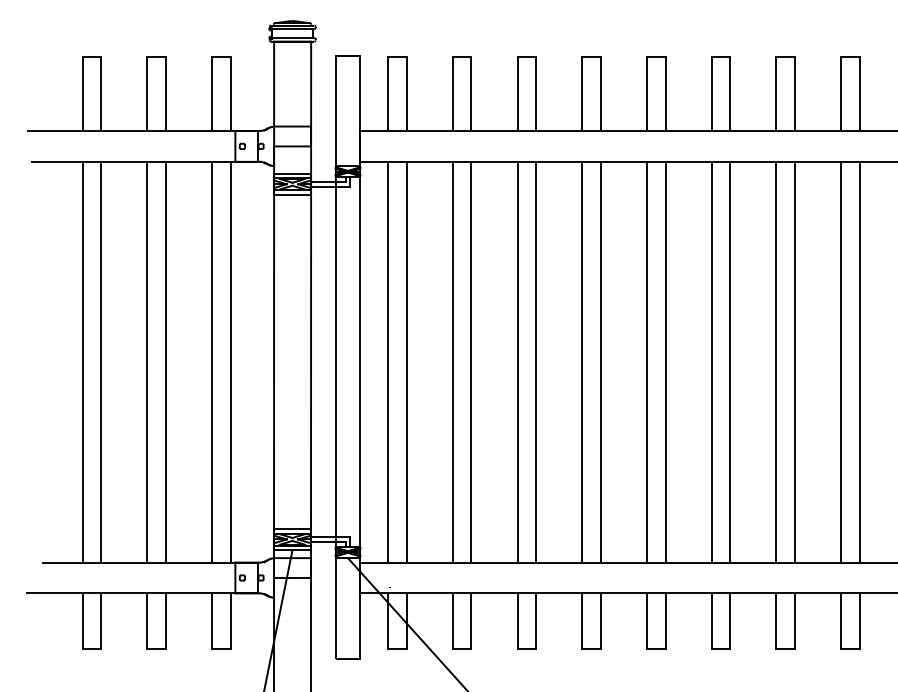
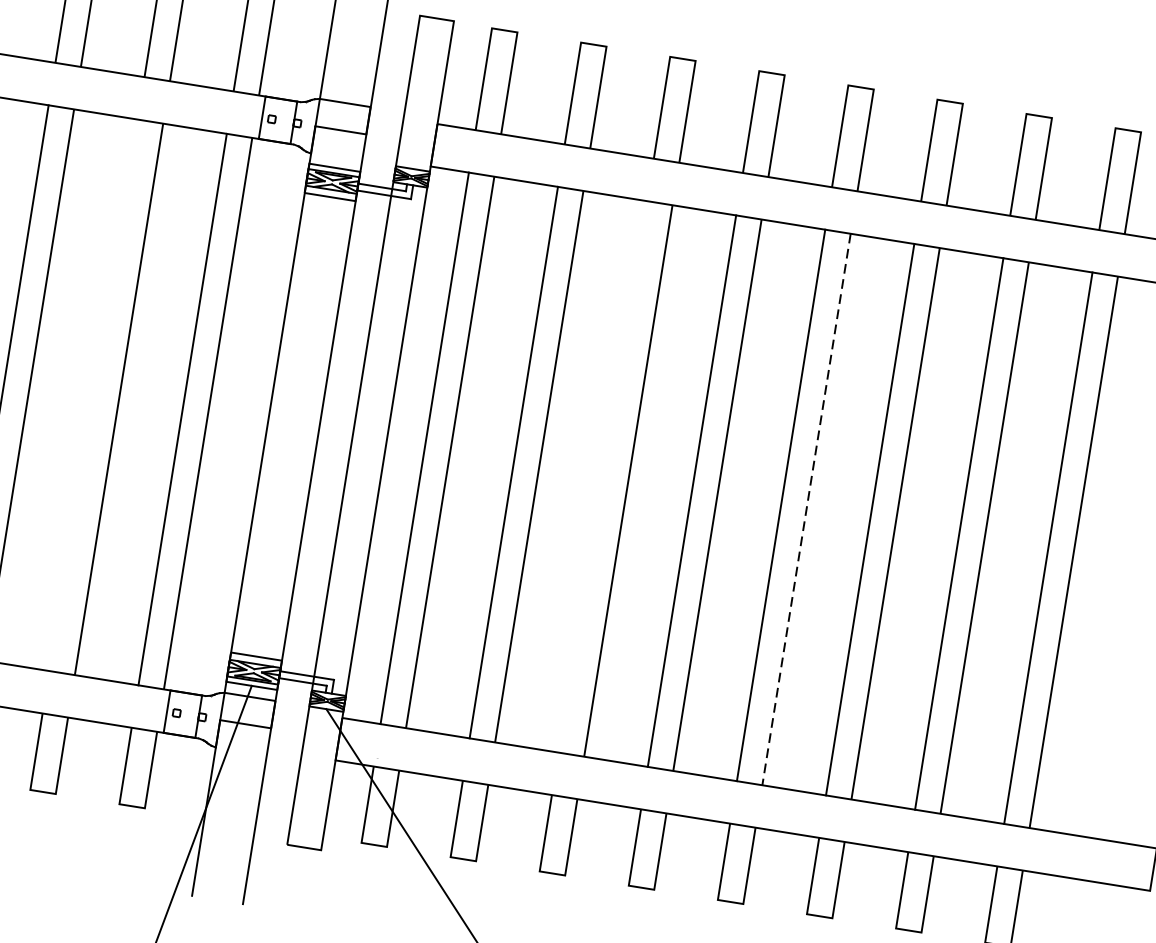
line: (147, 361) -> (93, 394), removed
line: (517, 361) -> (603, 475), removed
line: (665, 362) -> (806, 509), solid -> dashed

